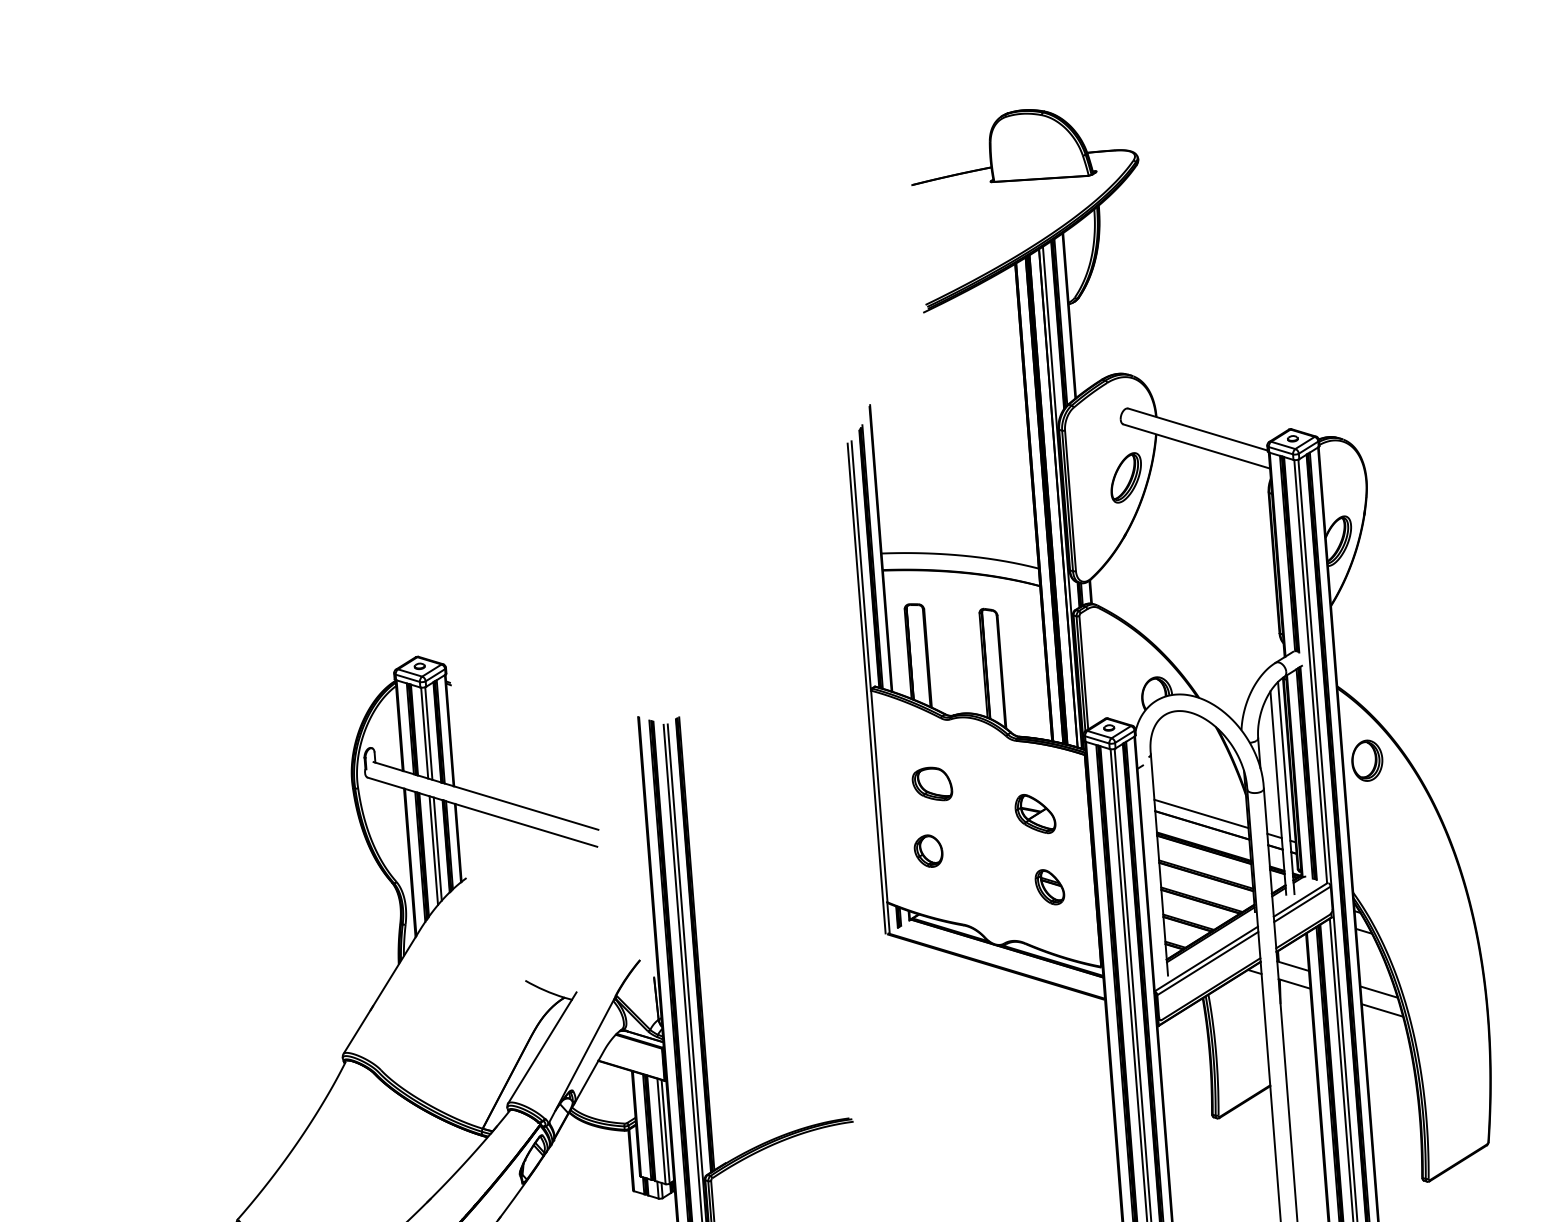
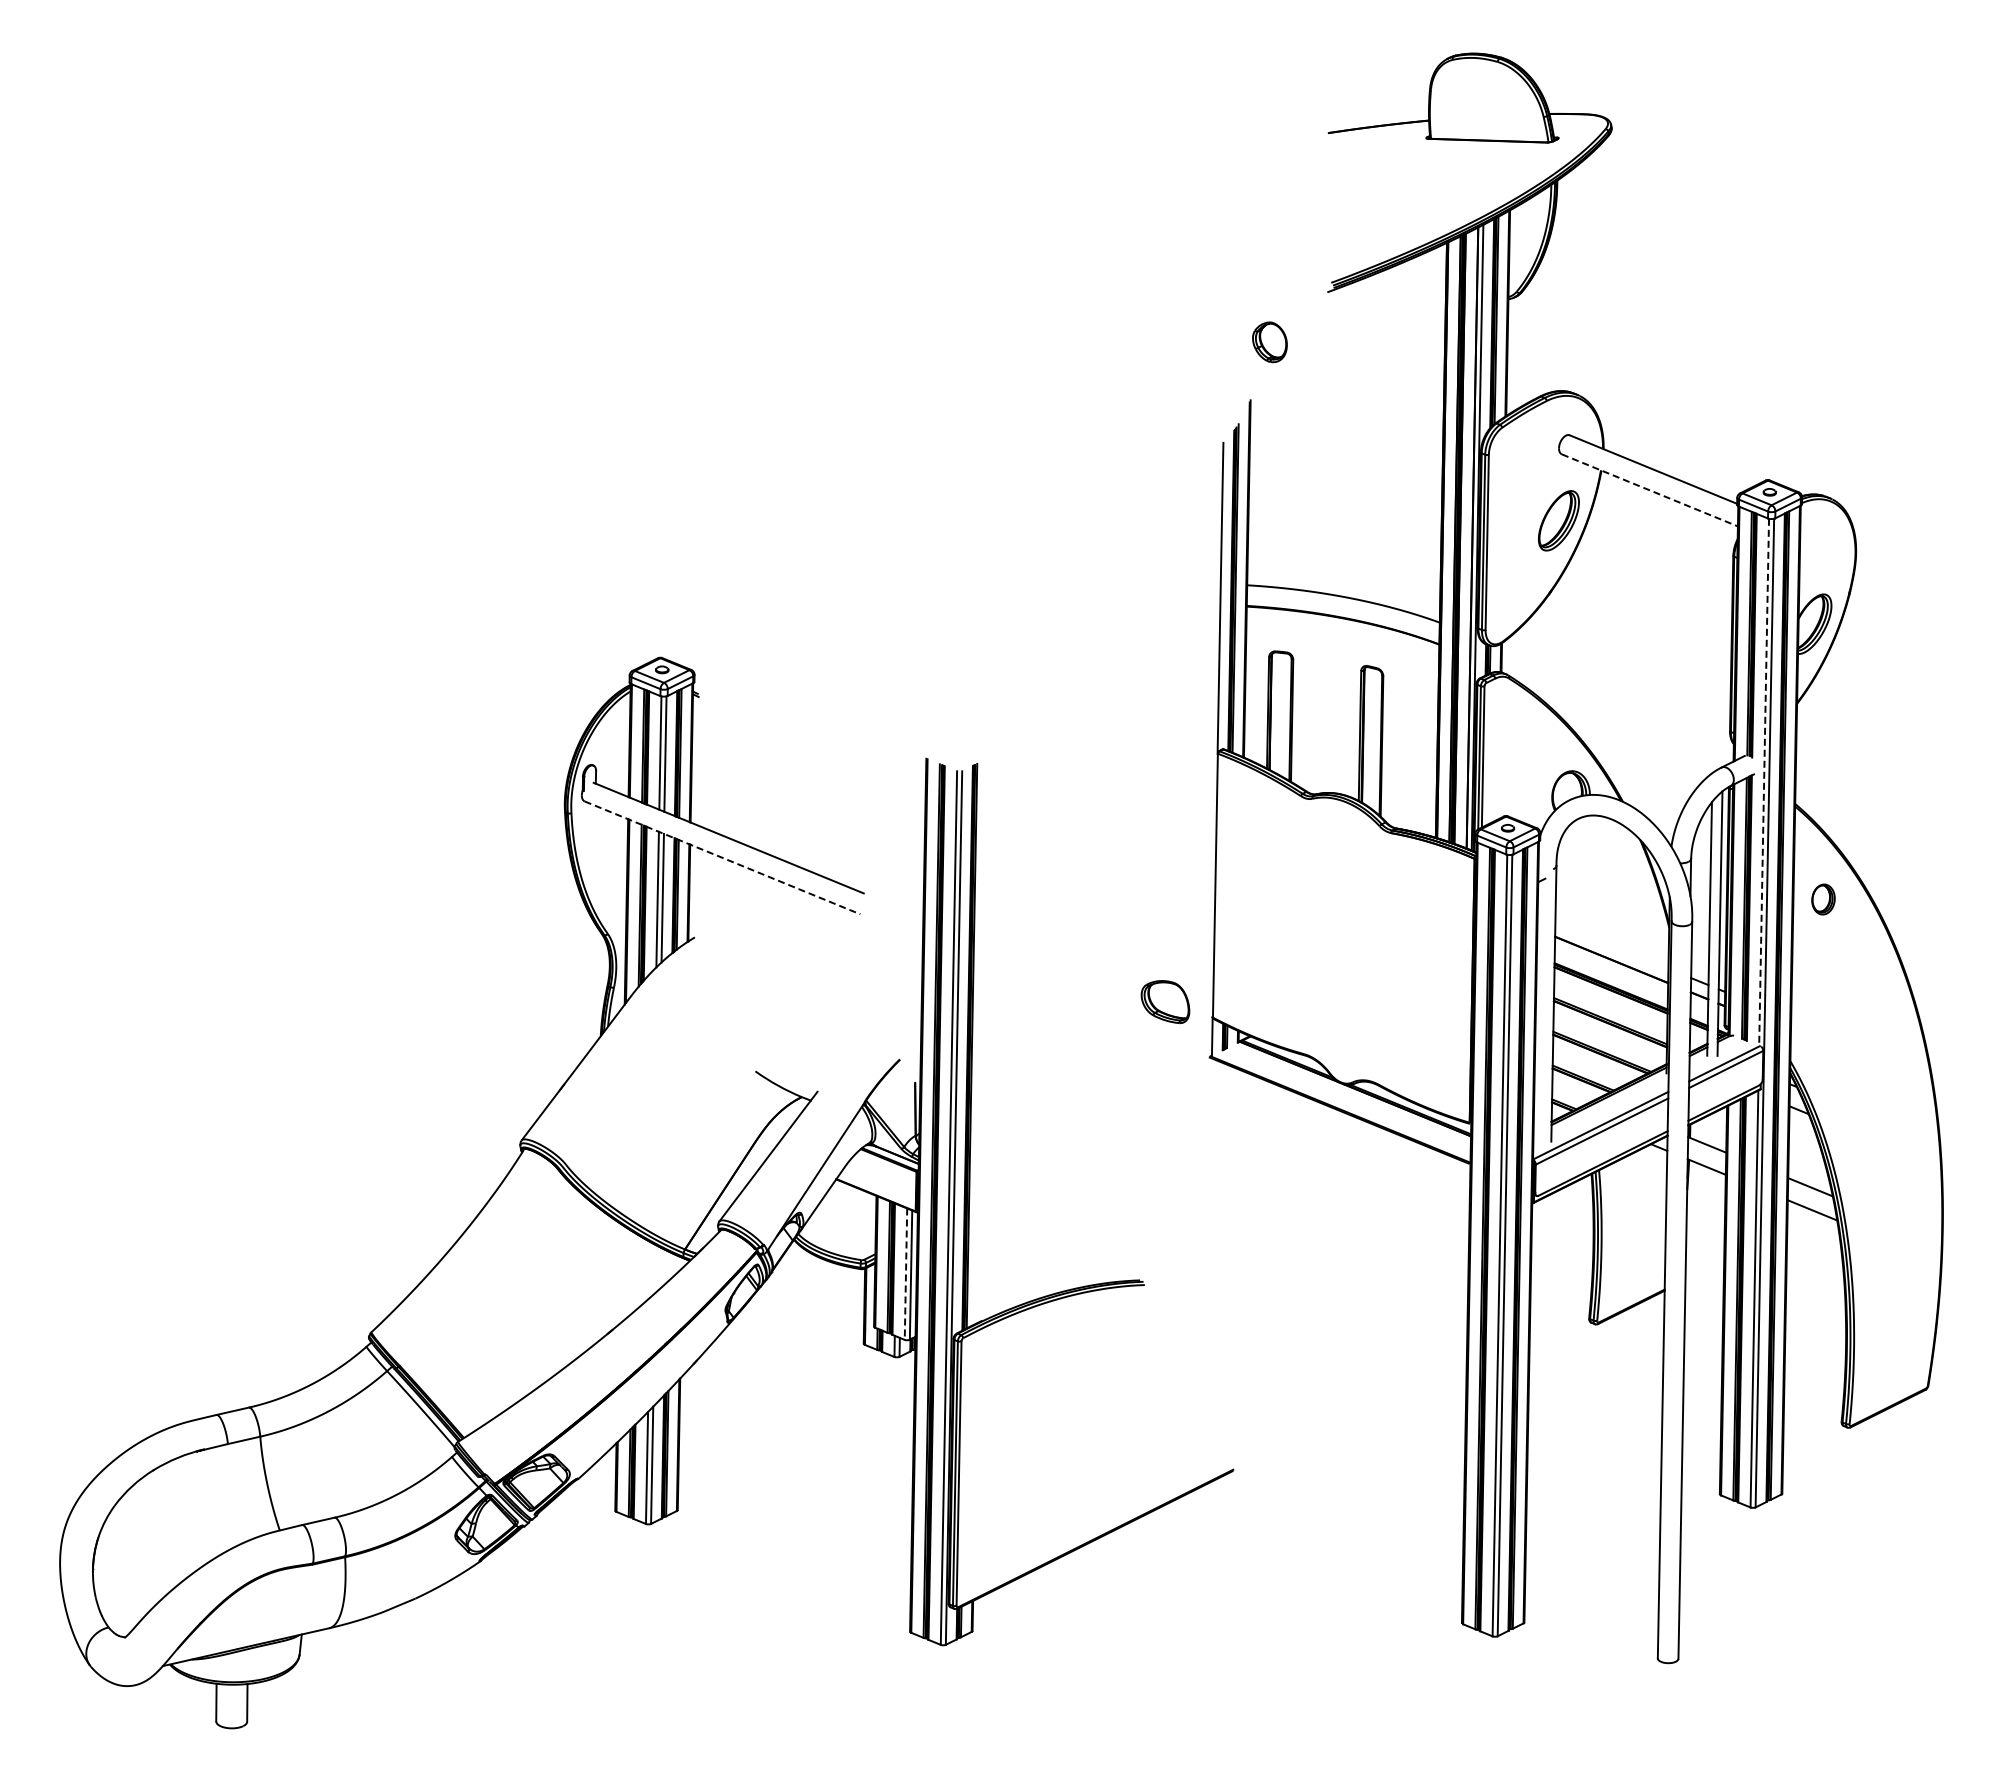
line: (1197, 446) -> (1650, 490), solid -> dashed
line: (1311, 671) -> (1764, 782), solid -> dashed
line: (866, 688) -> (1212, 750), removed
part: (1367, 760) -> (1823, 899), size x0.6
part: (932, 783) -> (1165, 1001), moved
line: (482, 811) -> (722, 857), solid -> dashed
line: (1201, 813) -> (1611, 945), removed
part: (1034, 814) -> (1405, 926), removed
part: (928, 851) -> (1269, 342), moved
part: (1049, 887) -> (1415, 1018), removed
line: (661, 1131) -> (905, 1274), solid -> dashed

